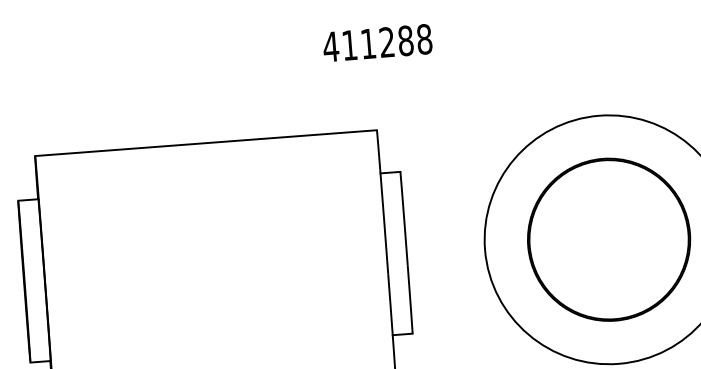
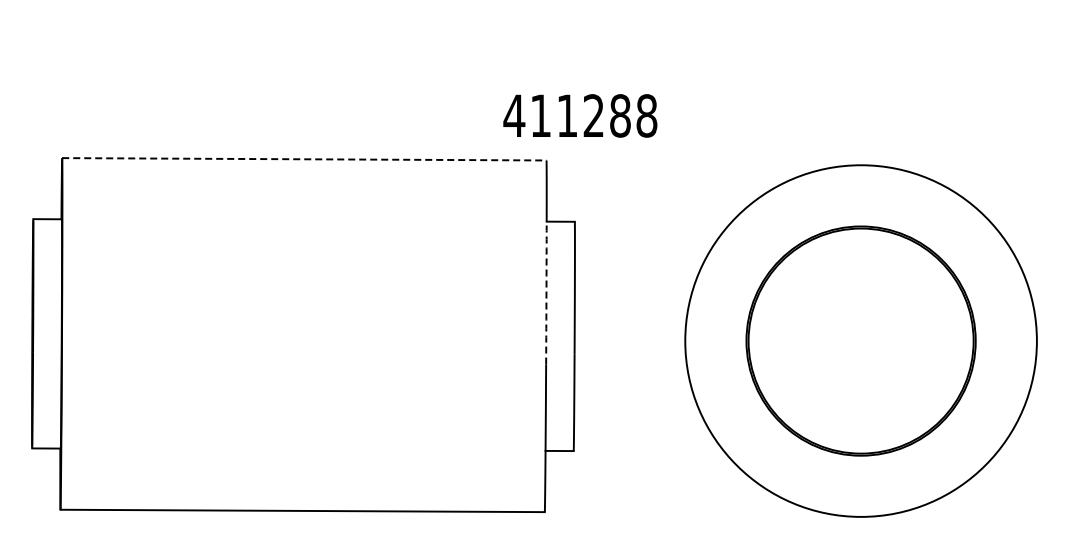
text: (377, 42) -> (580, 115), moved
line: (206, 143) -> (304, 159), solid -> dashed
arc: (384, 224) -> (546, 293), solid -> dashed

